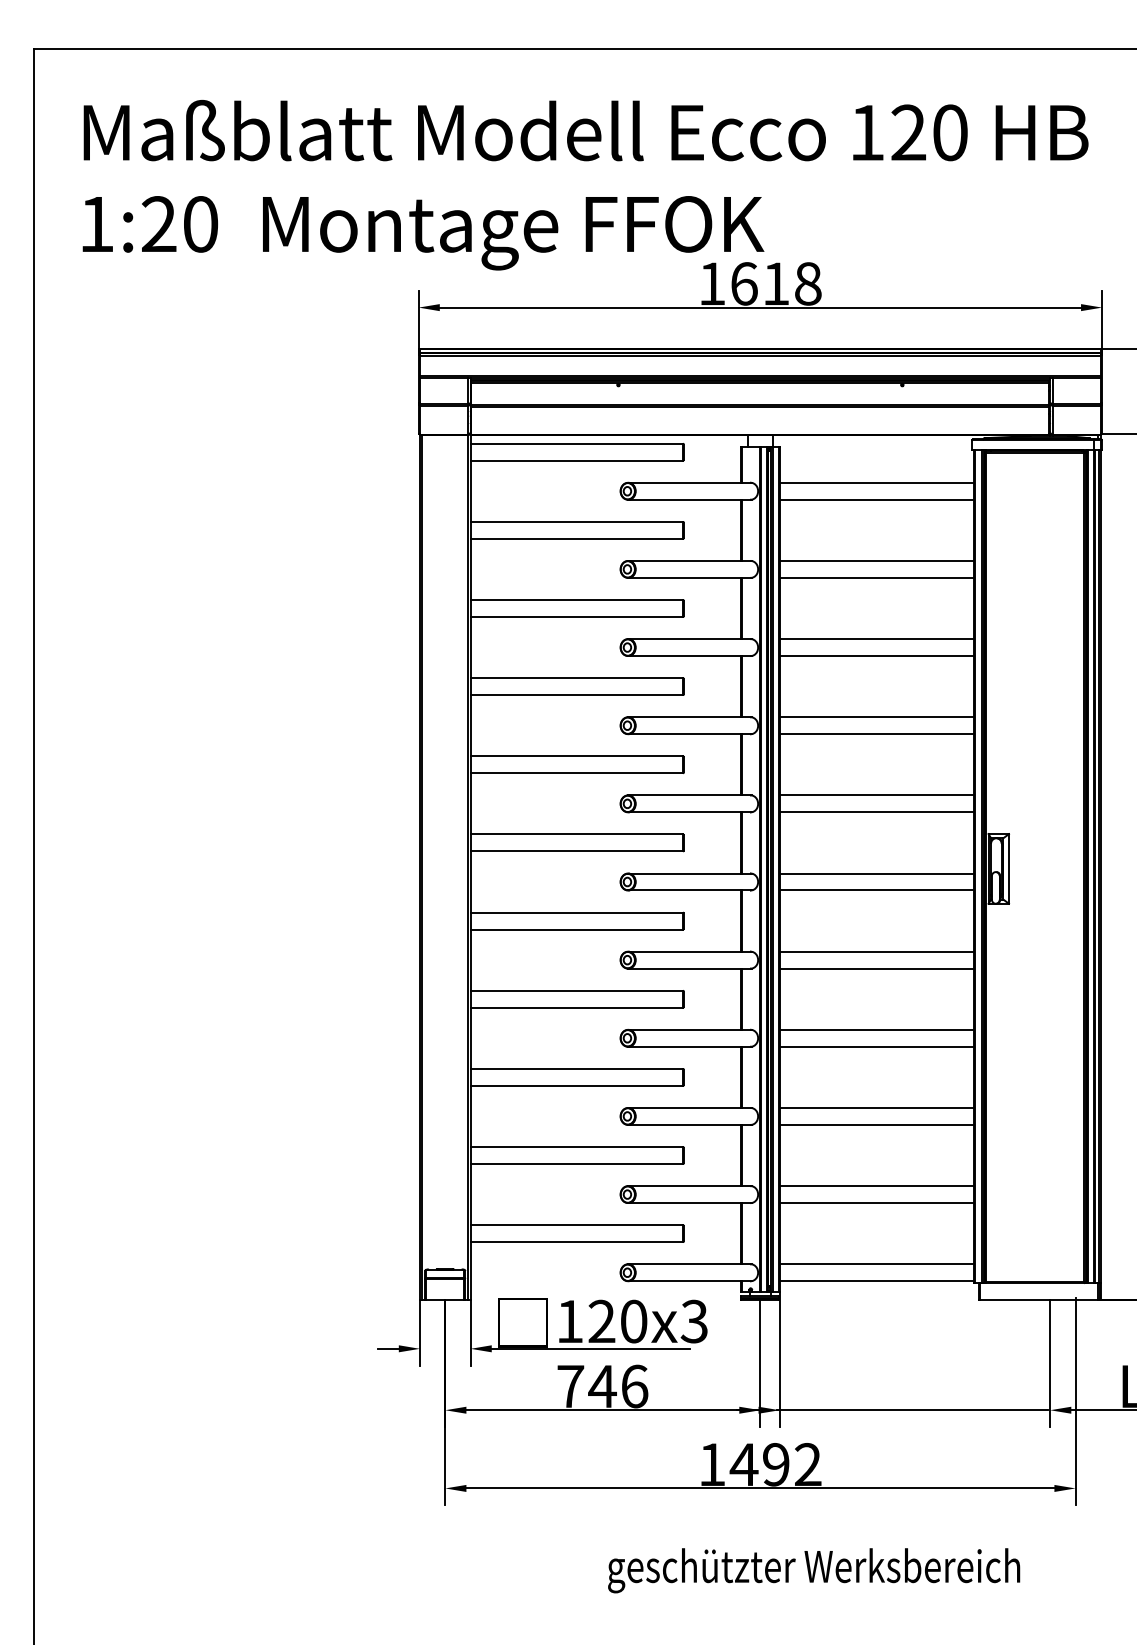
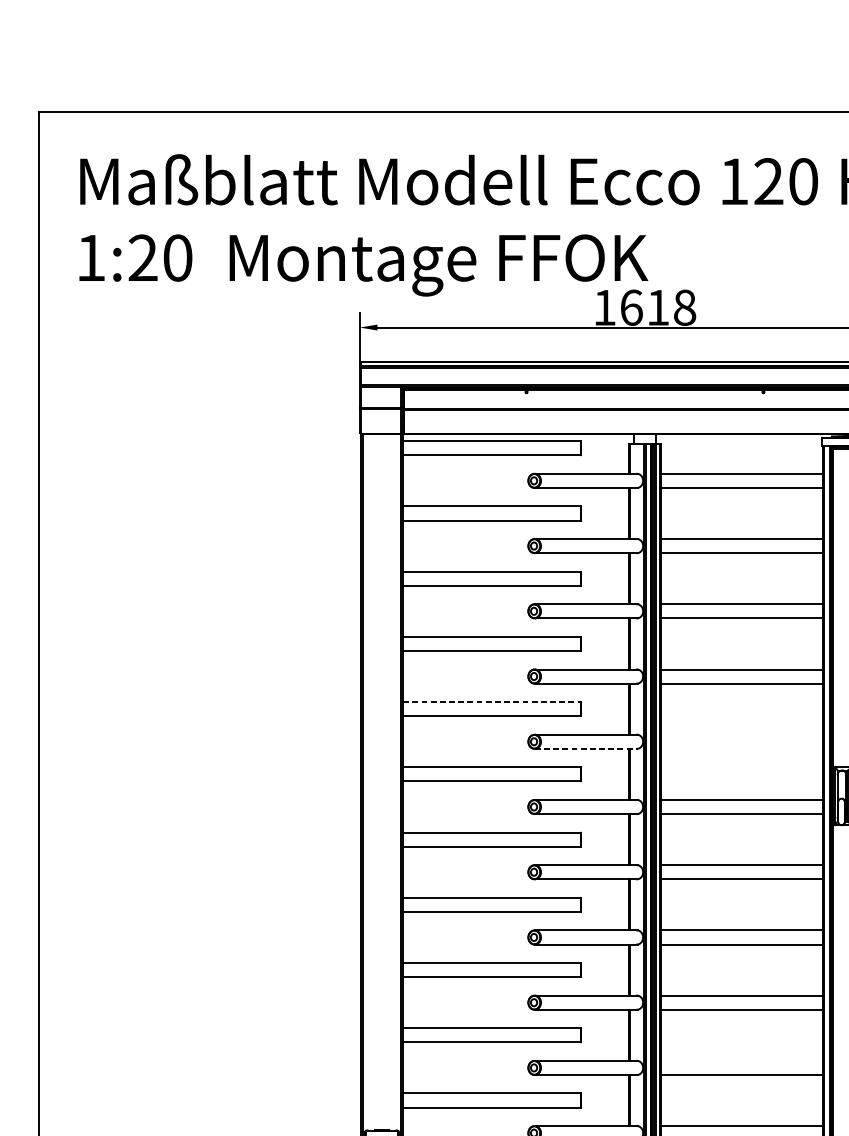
line: (577, 756) -> (492, 702), solid -> dashed
line: (876, 795) -> (741, 734), removed
line: (689, 812) -> (585, 748), solid -> dashed
line: (876, 812) -> (741, 748), removed
line: (876, 1186) -> (741, 1061), removed

